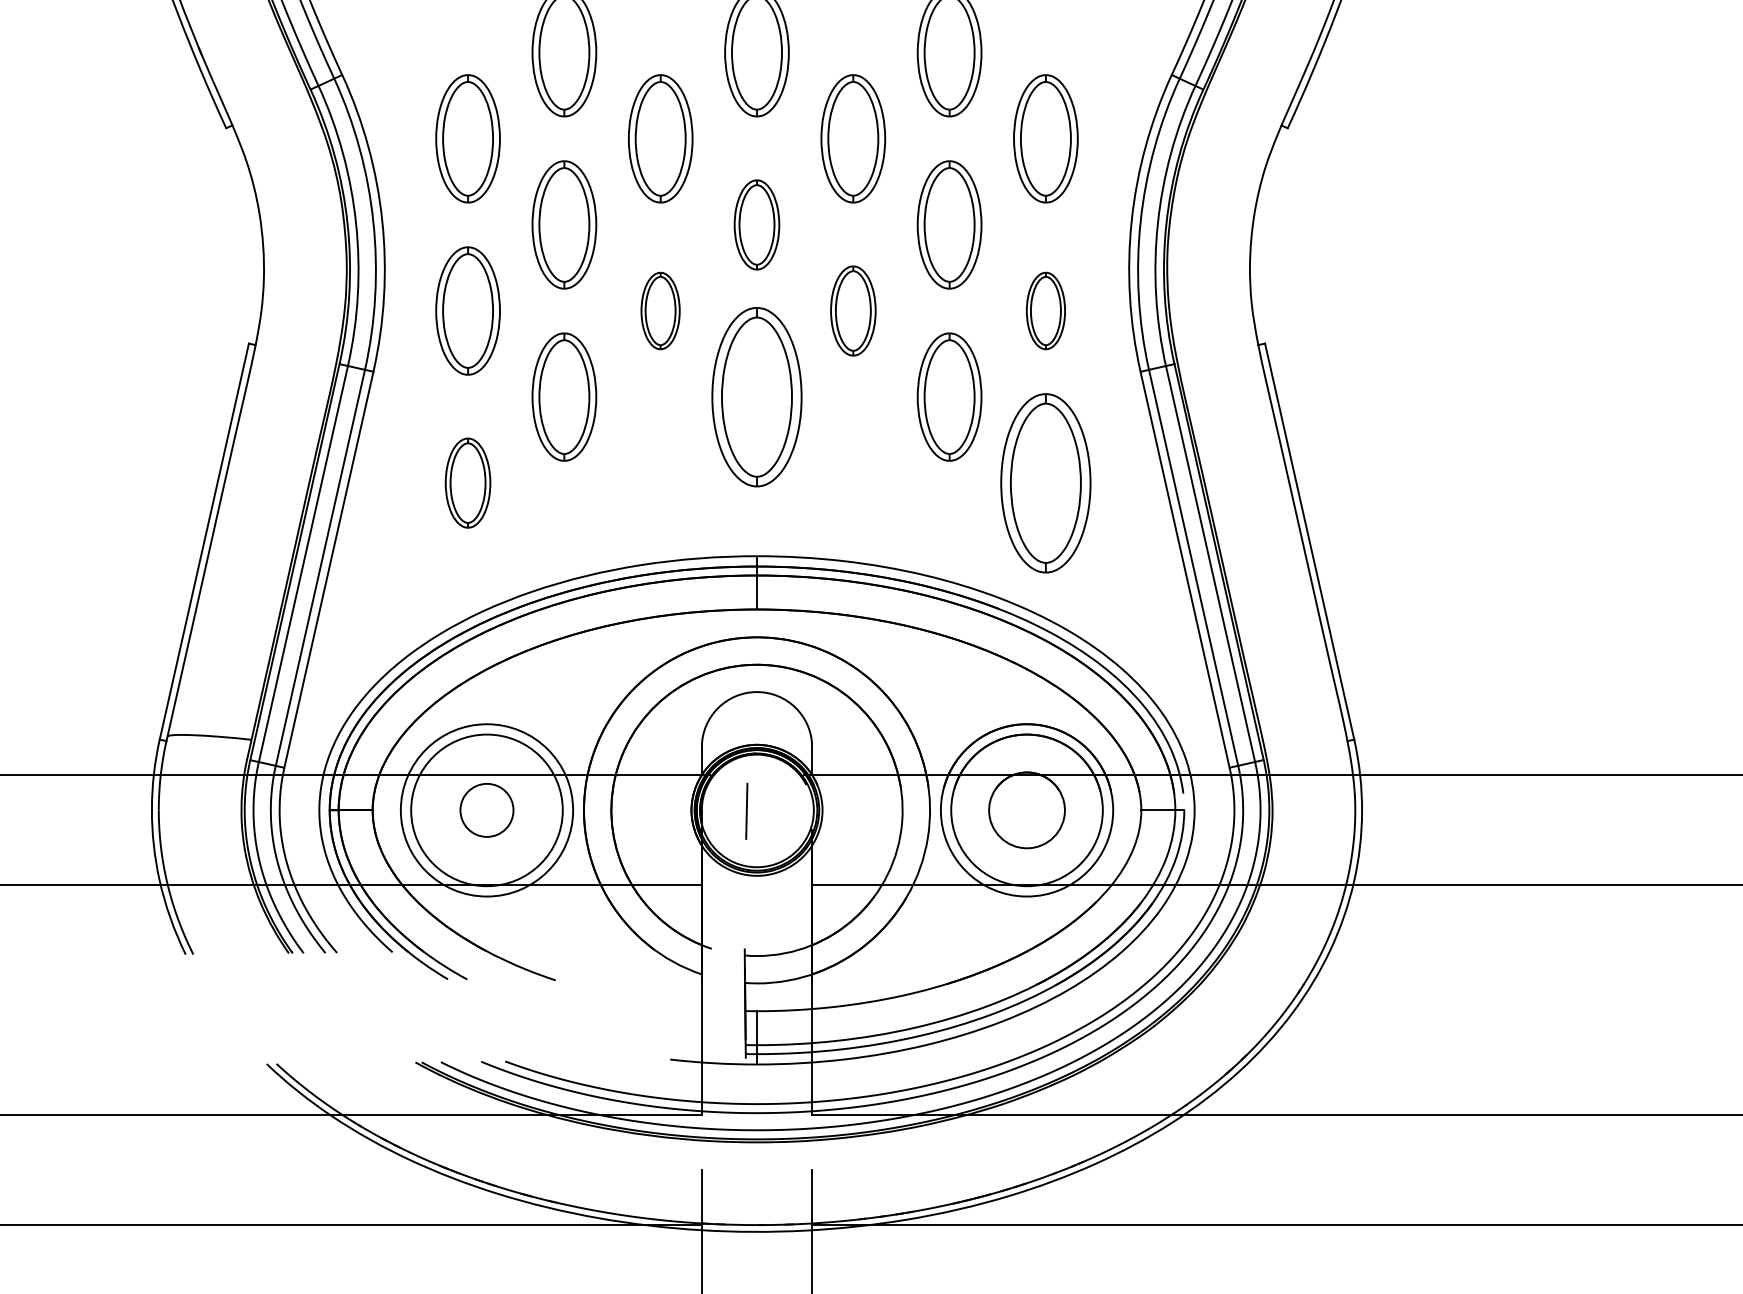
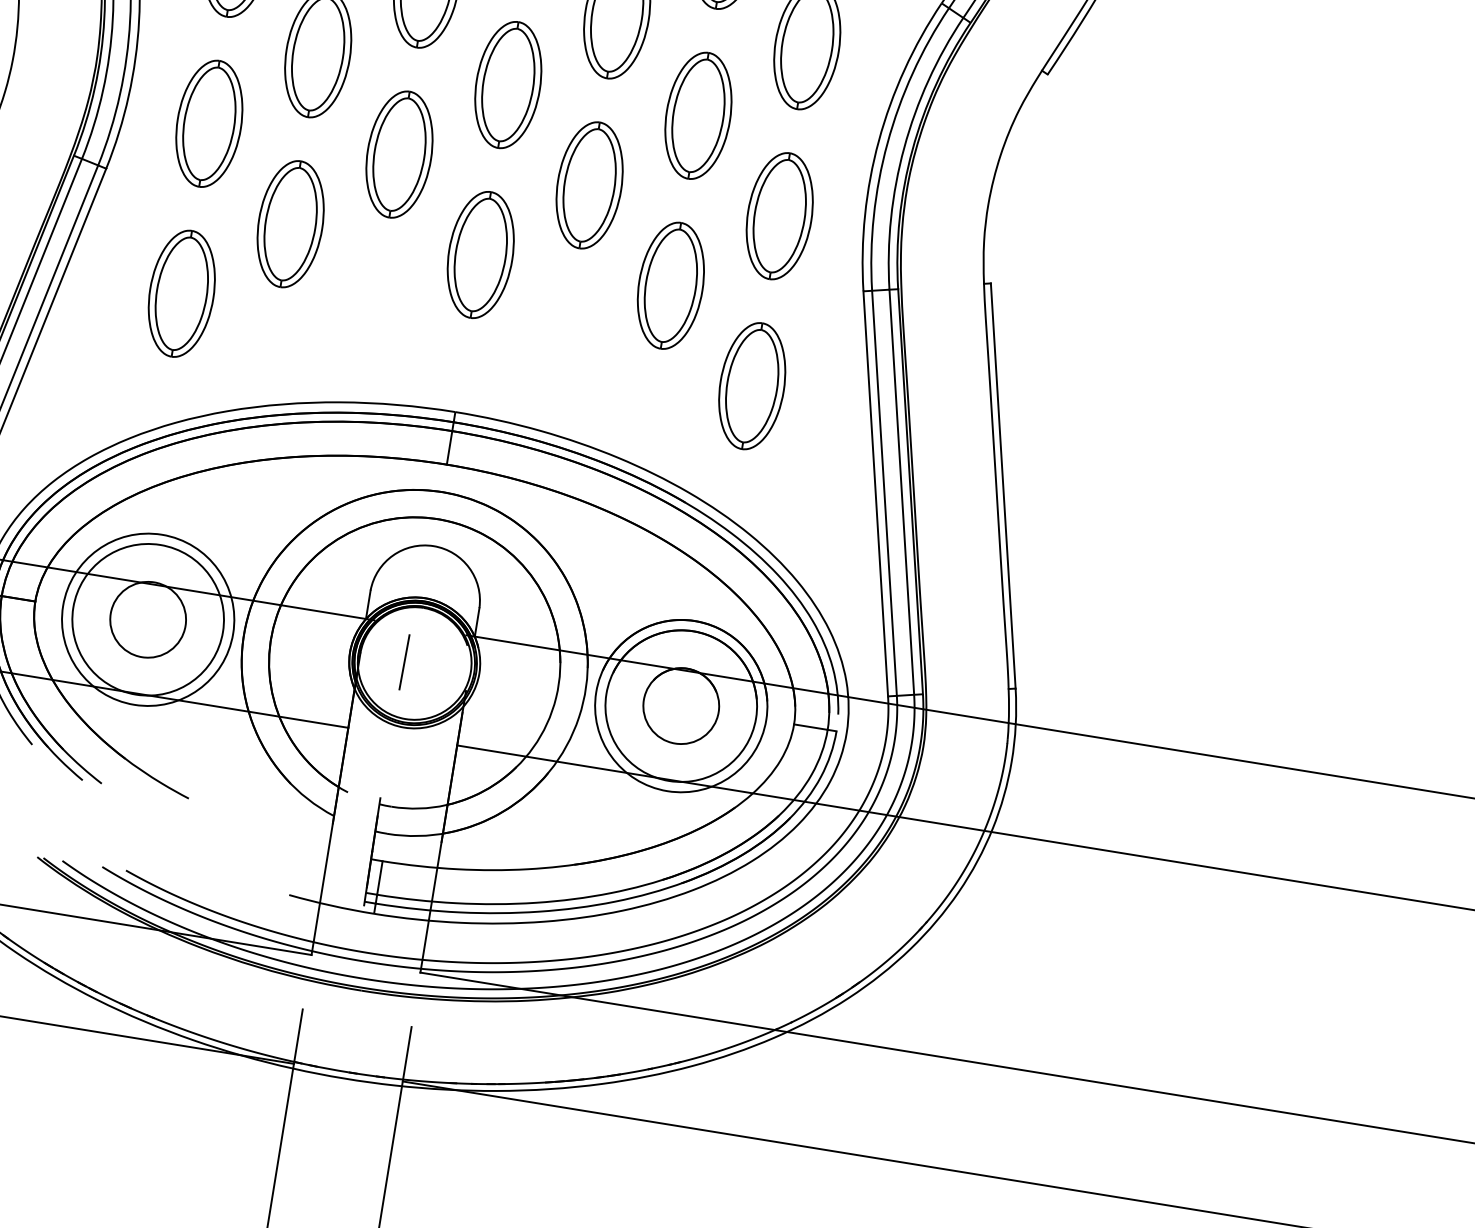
part: (756, 224) -> (507, 84), size x1.43
part: (660, 310) -> (399, 154), size x1.67
part: (853, 310) -> (589, 184), size x1.43
part: (1045, 310) -> (779, 215), size x1.67
part: (756, 396) -> (480, 254), size x0.71
part: (467, 482) -> (181, 293), size x1.43
part: (1045, 482) -> (751, 385), size x0.71
circle: (486, 810) -> (147, 619), size x1.43

